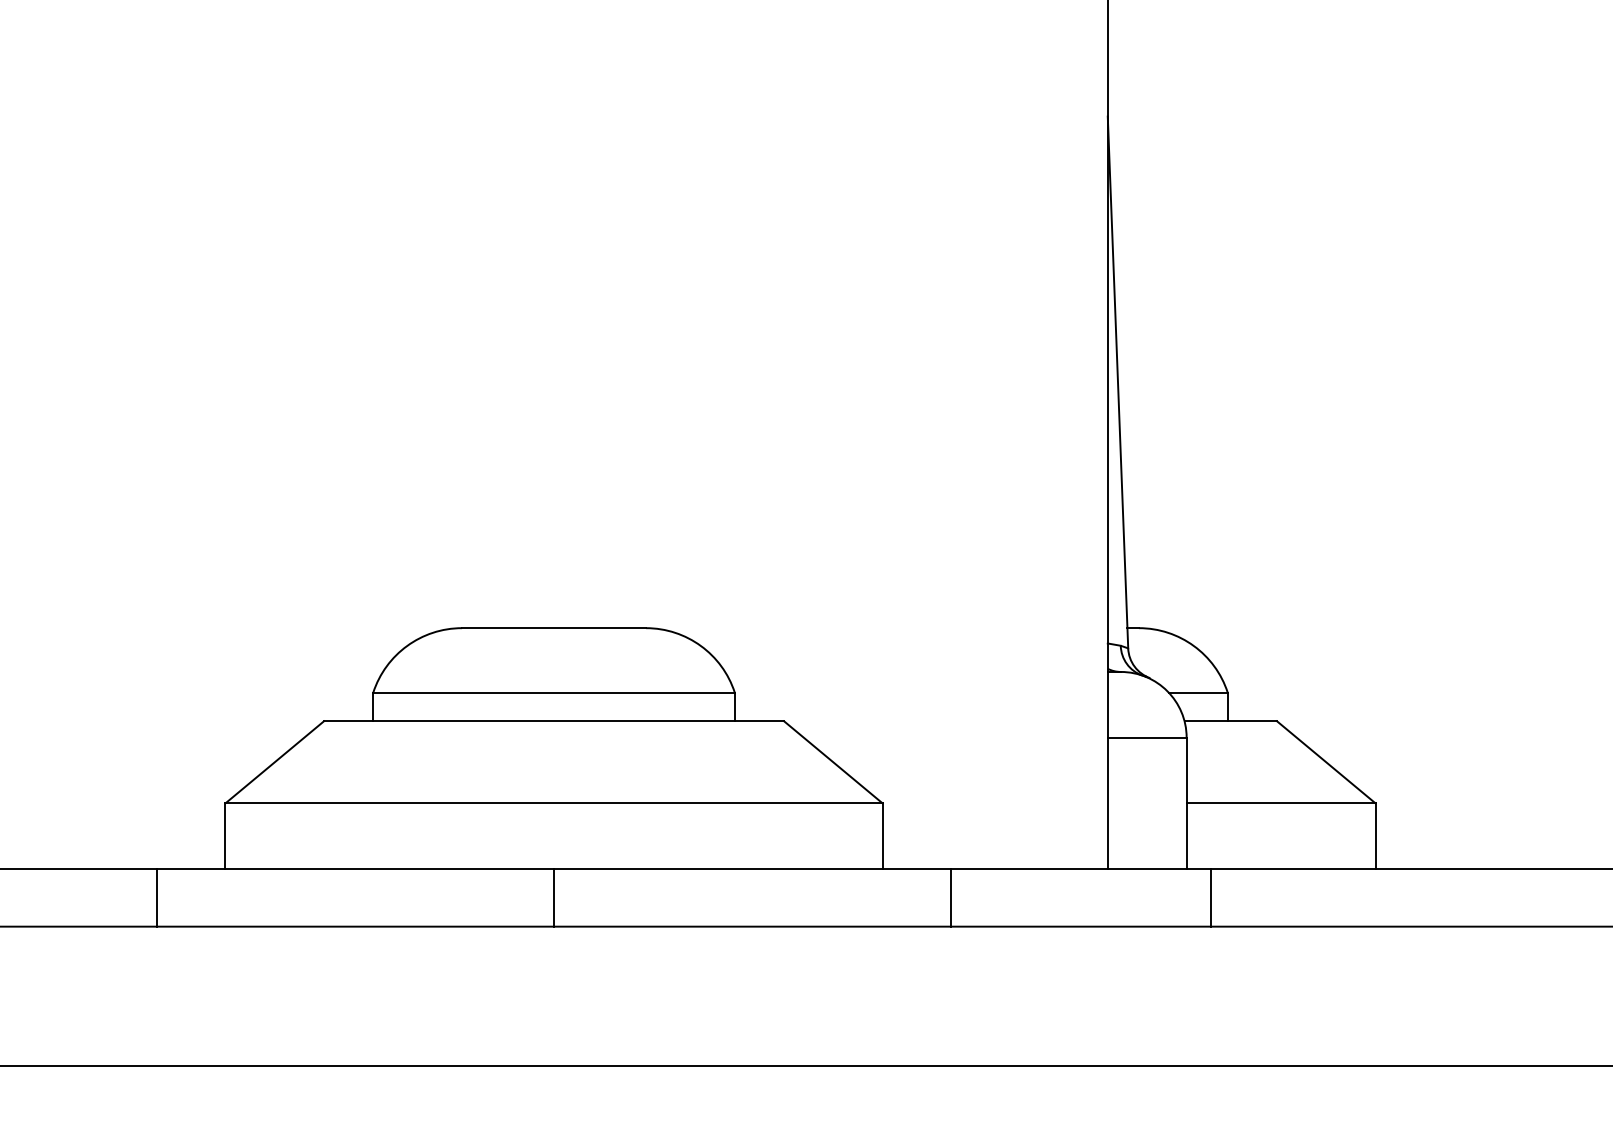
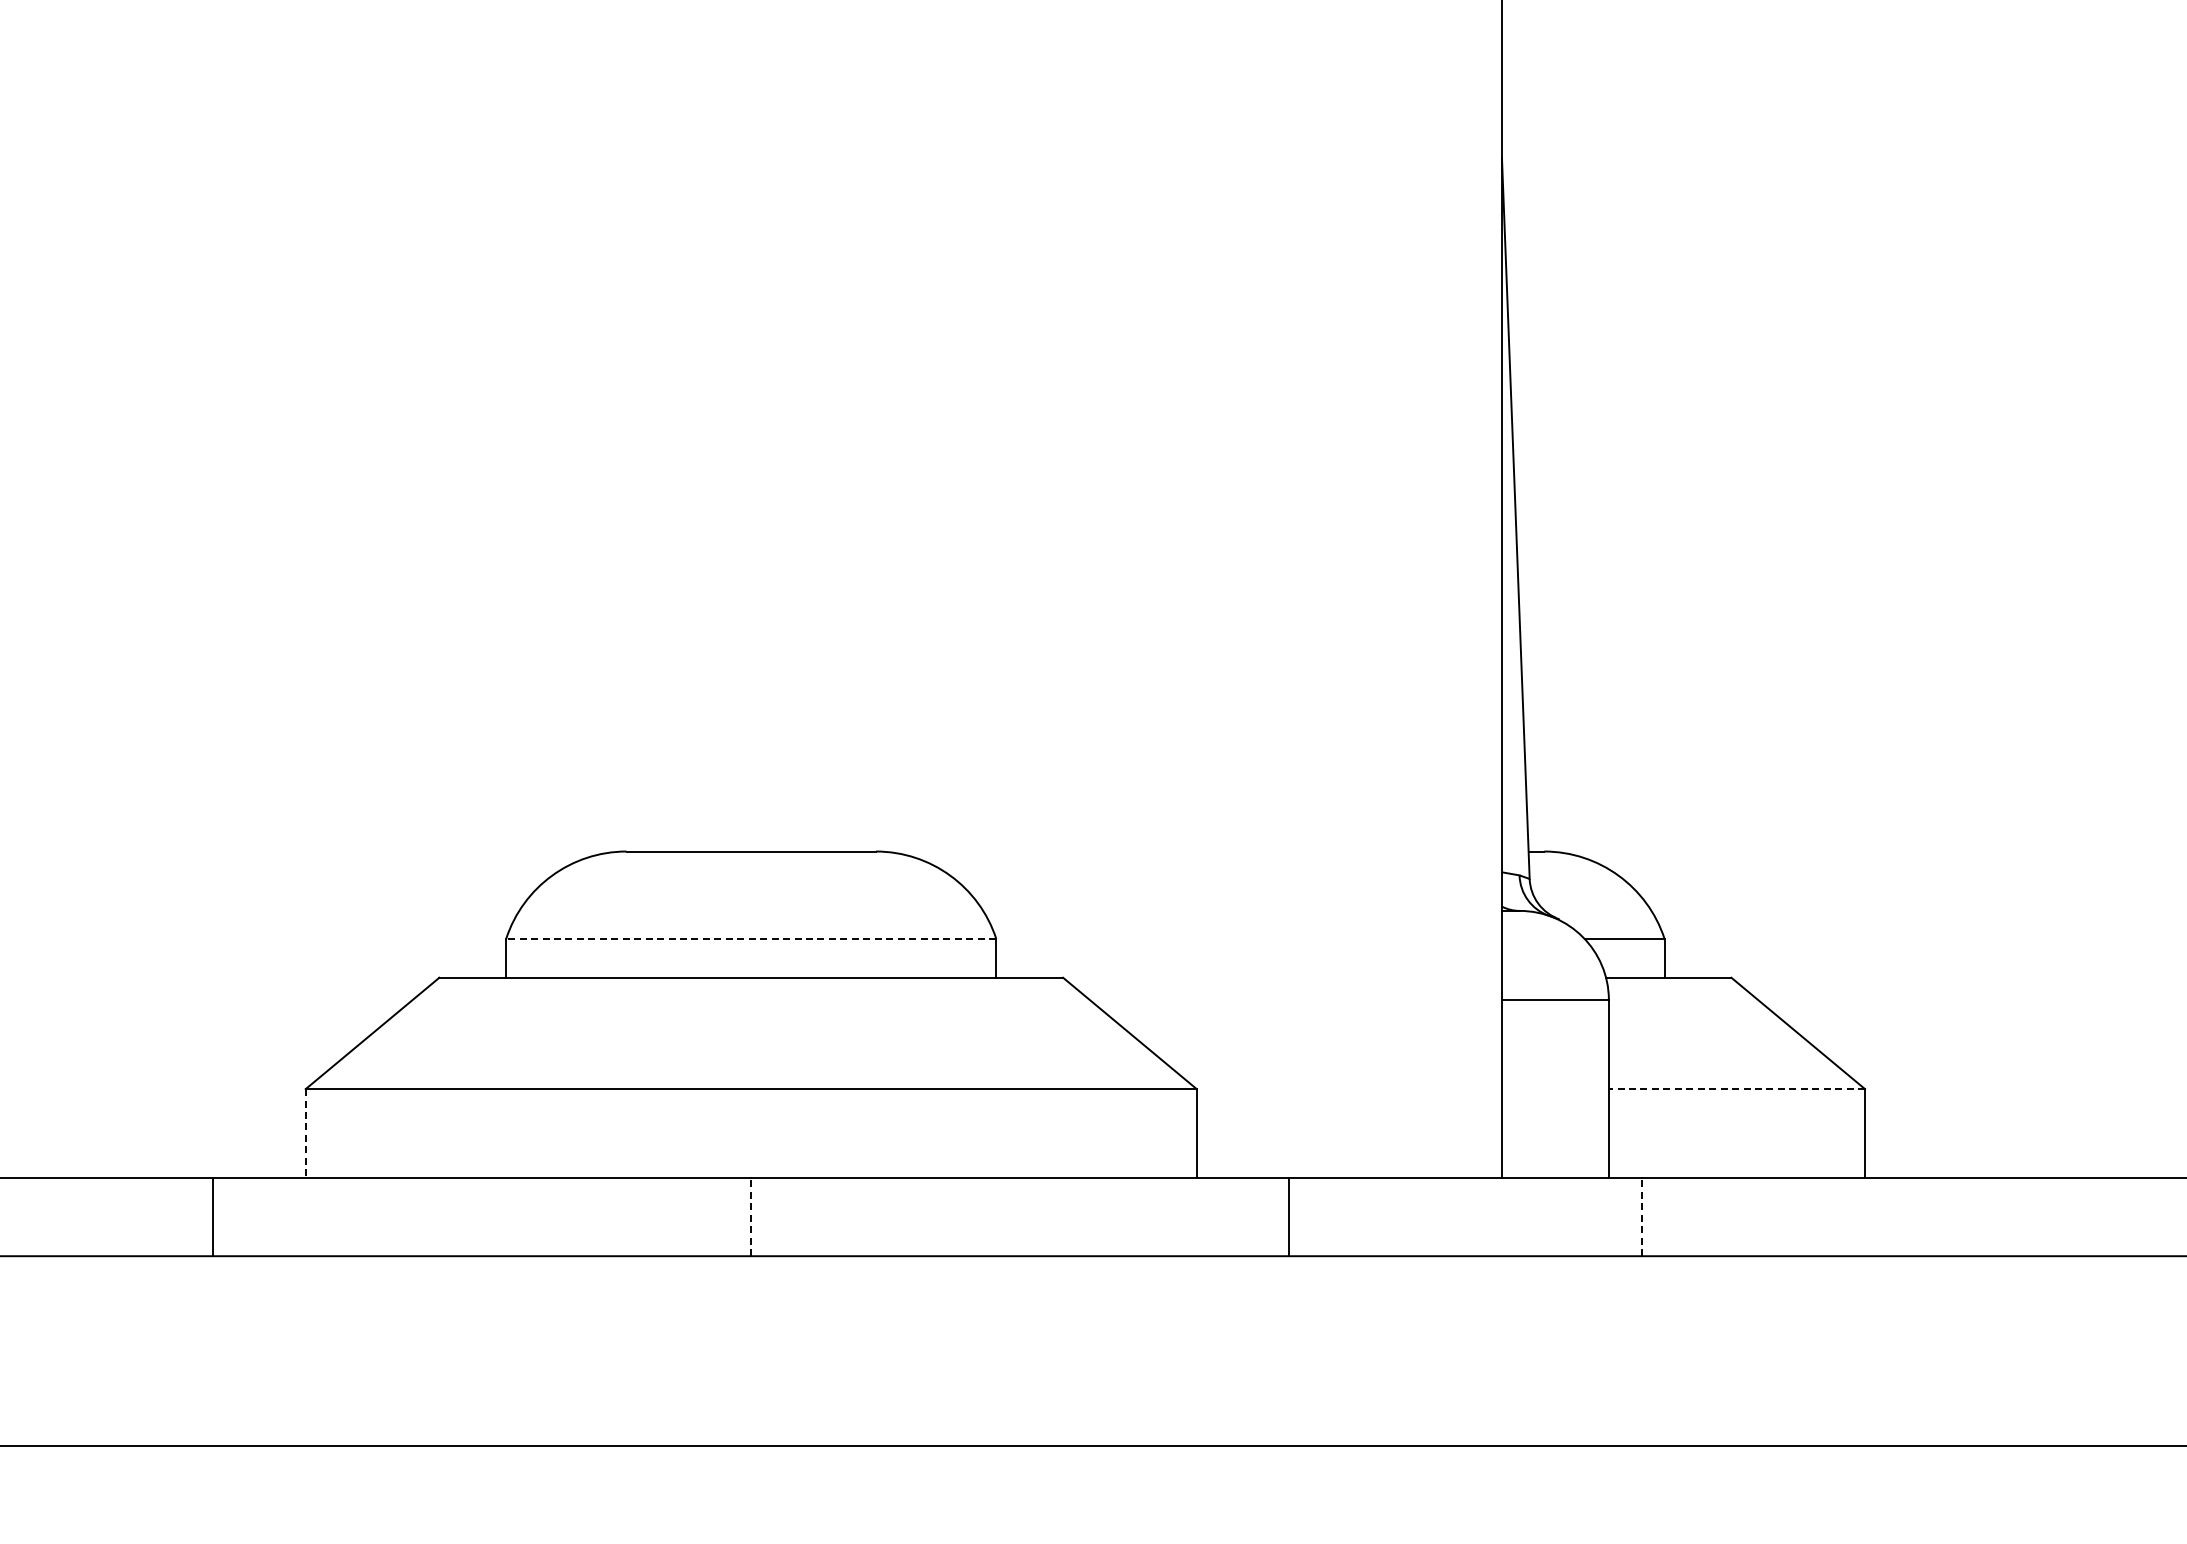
line: (553, 692) -> (750, 938), solid -> dashed
line: (1280, 803) -> (1736, 1089), solid -> dashed
line: (225, 836) -> (305, 1133), solid -> dashed
line: (554, 898) -> (751, 1217), solid -> dashed
line: (1211, 898) -> (1642, 1217), solid -> dashed

